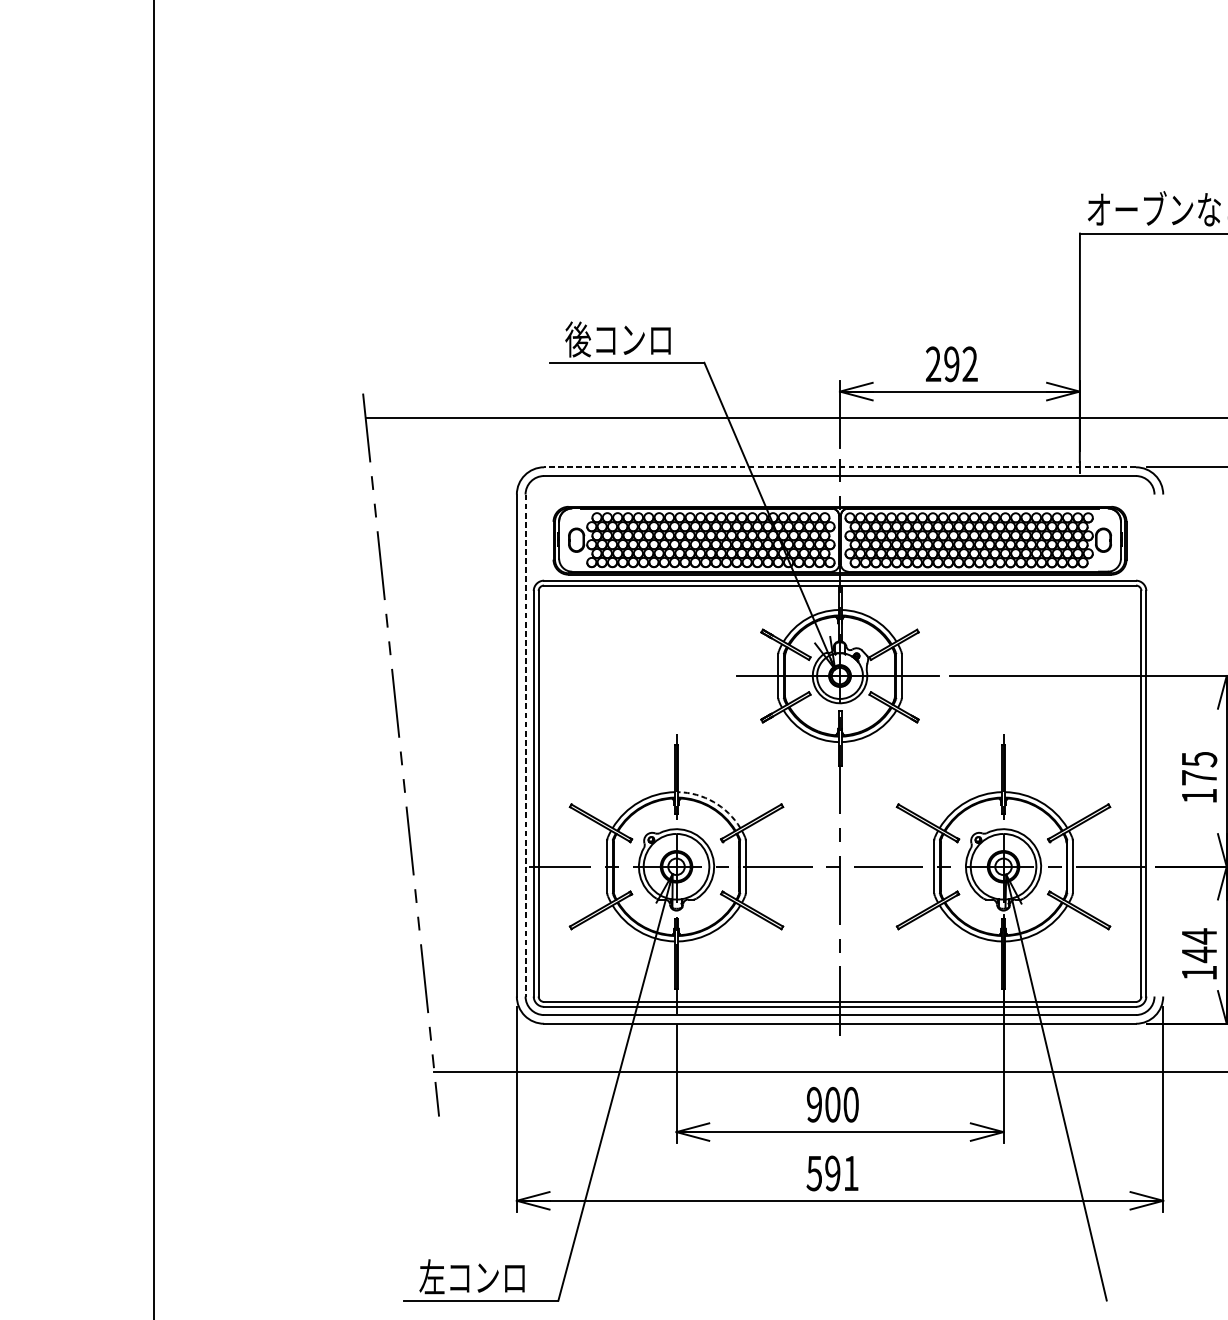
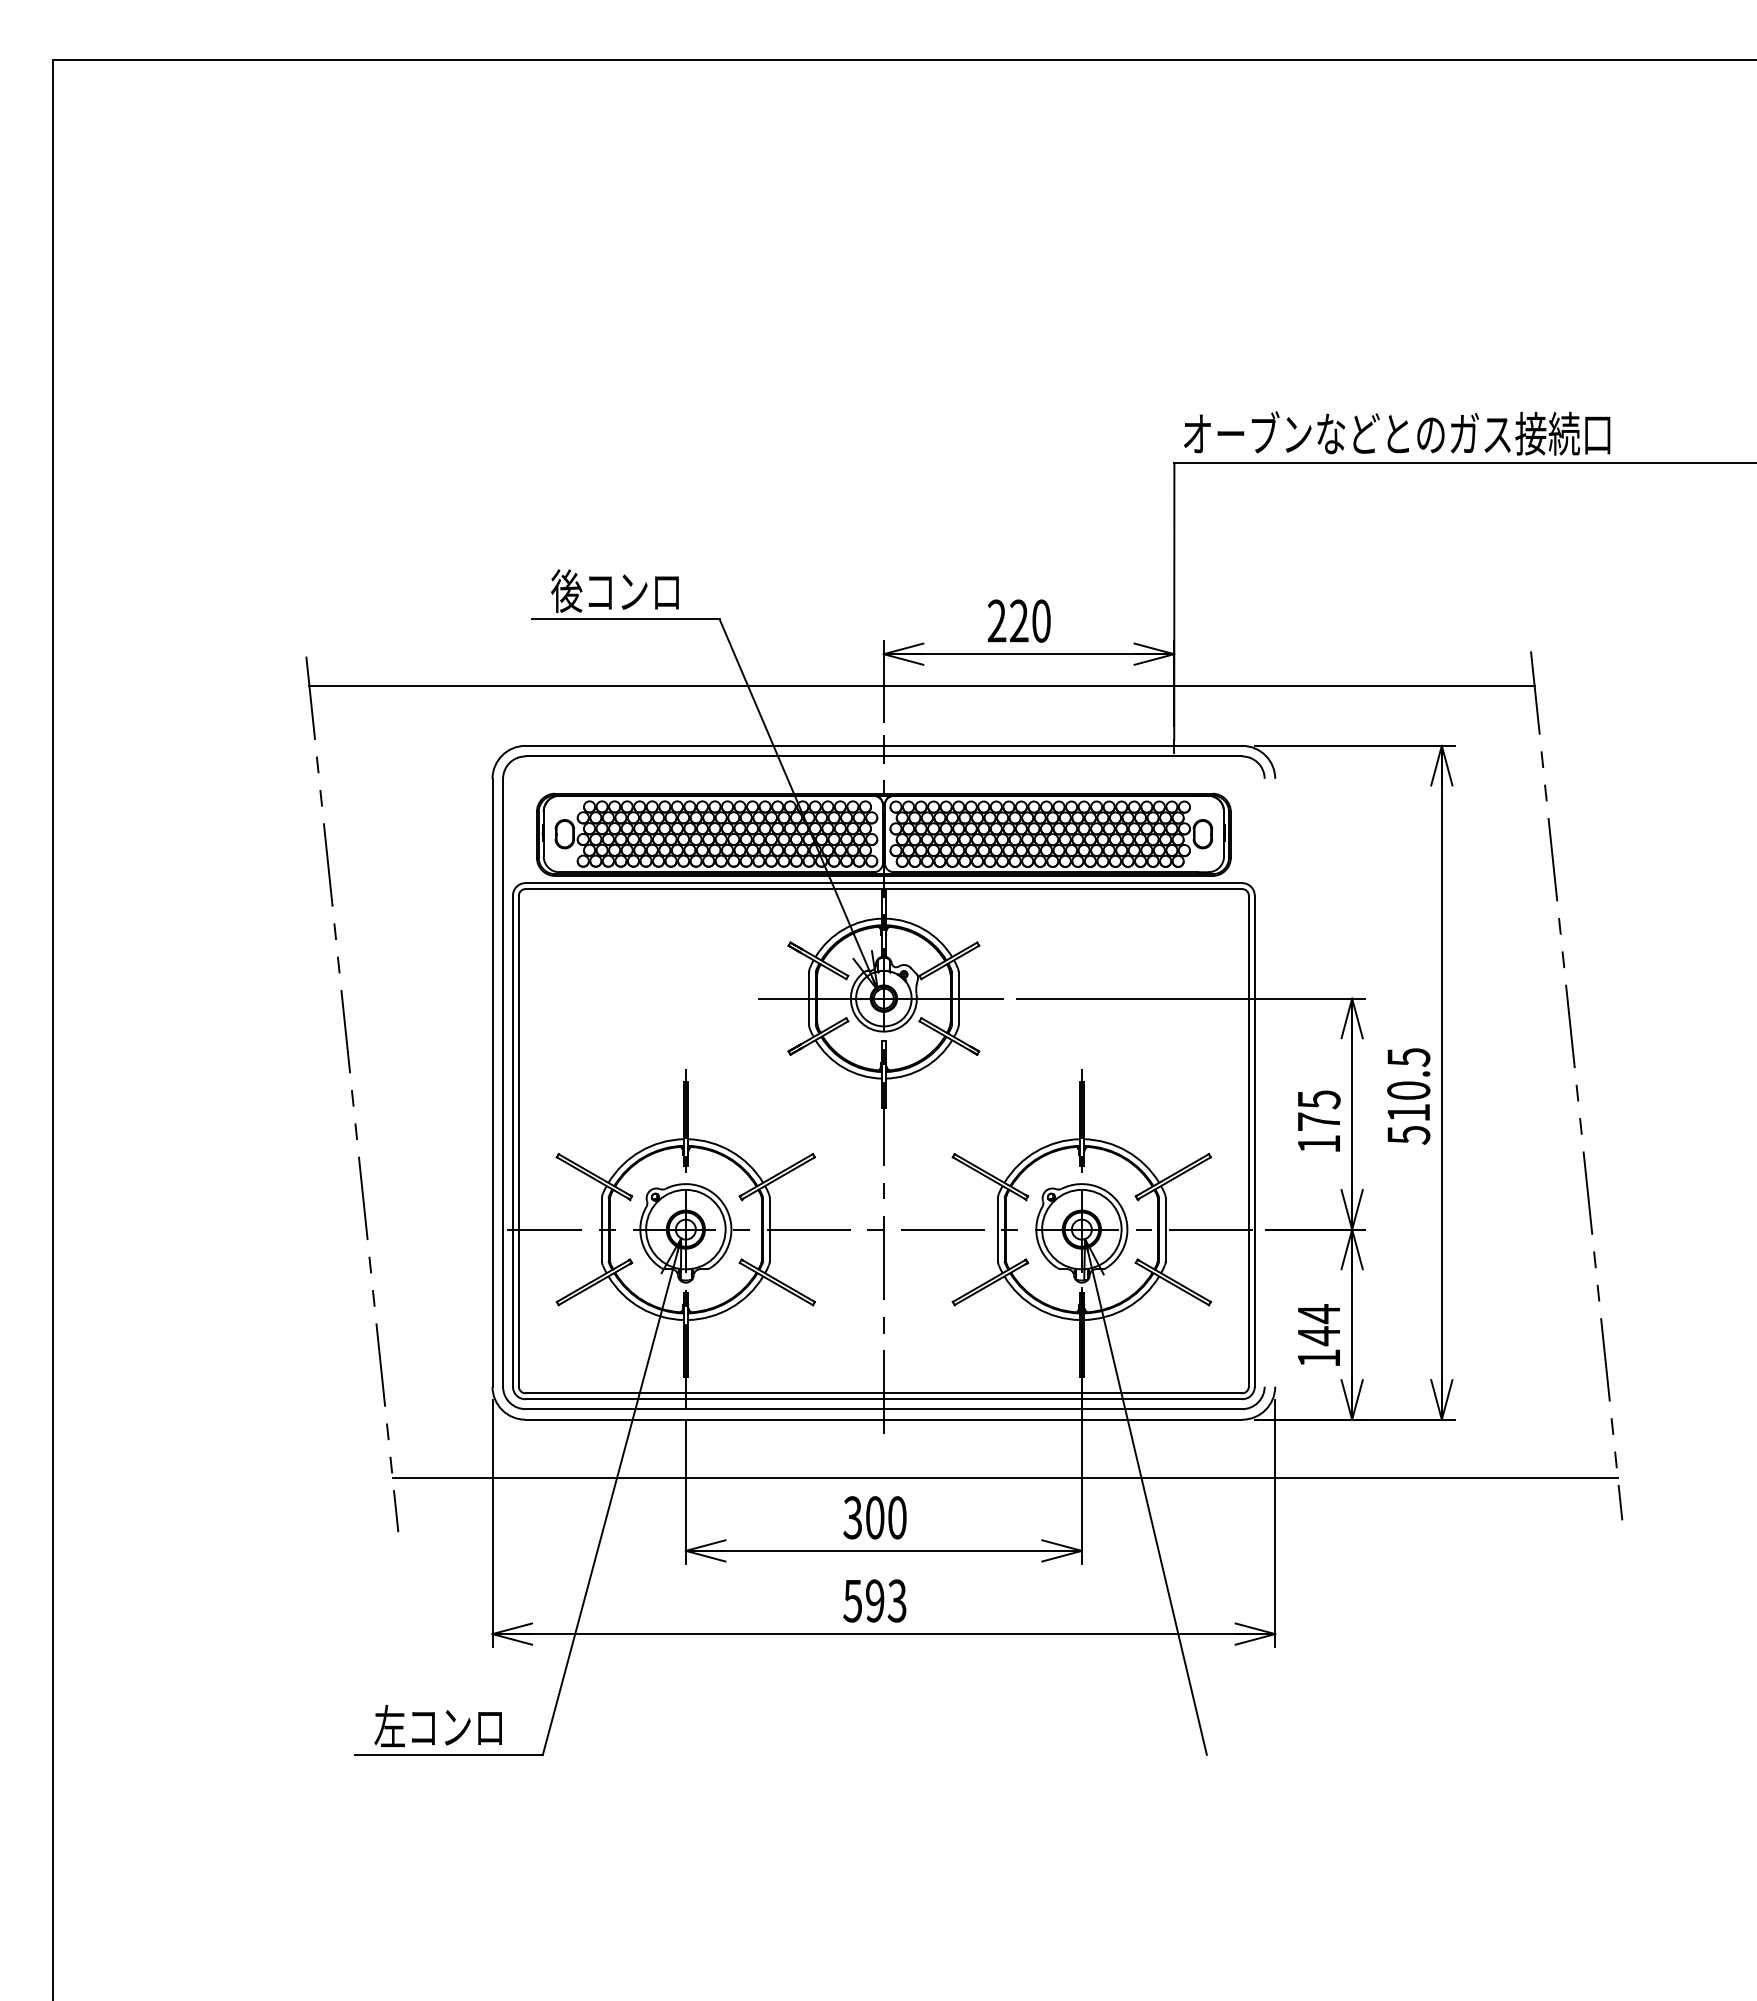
text: (961, 363) -> (1030, 620), 292 -> 220
line: (839, 467) -> (883, 745), dashed -> solid
line: (525, 745) -> (503, 1082), dashed -> solid
arc: (714, 802) -> (731, 1151), dashed -> solid
text: (814, 1104) -> (852, 1517), 900 -> 300
text: (850, 1173) -> (896, 1600), 591 -> 593

